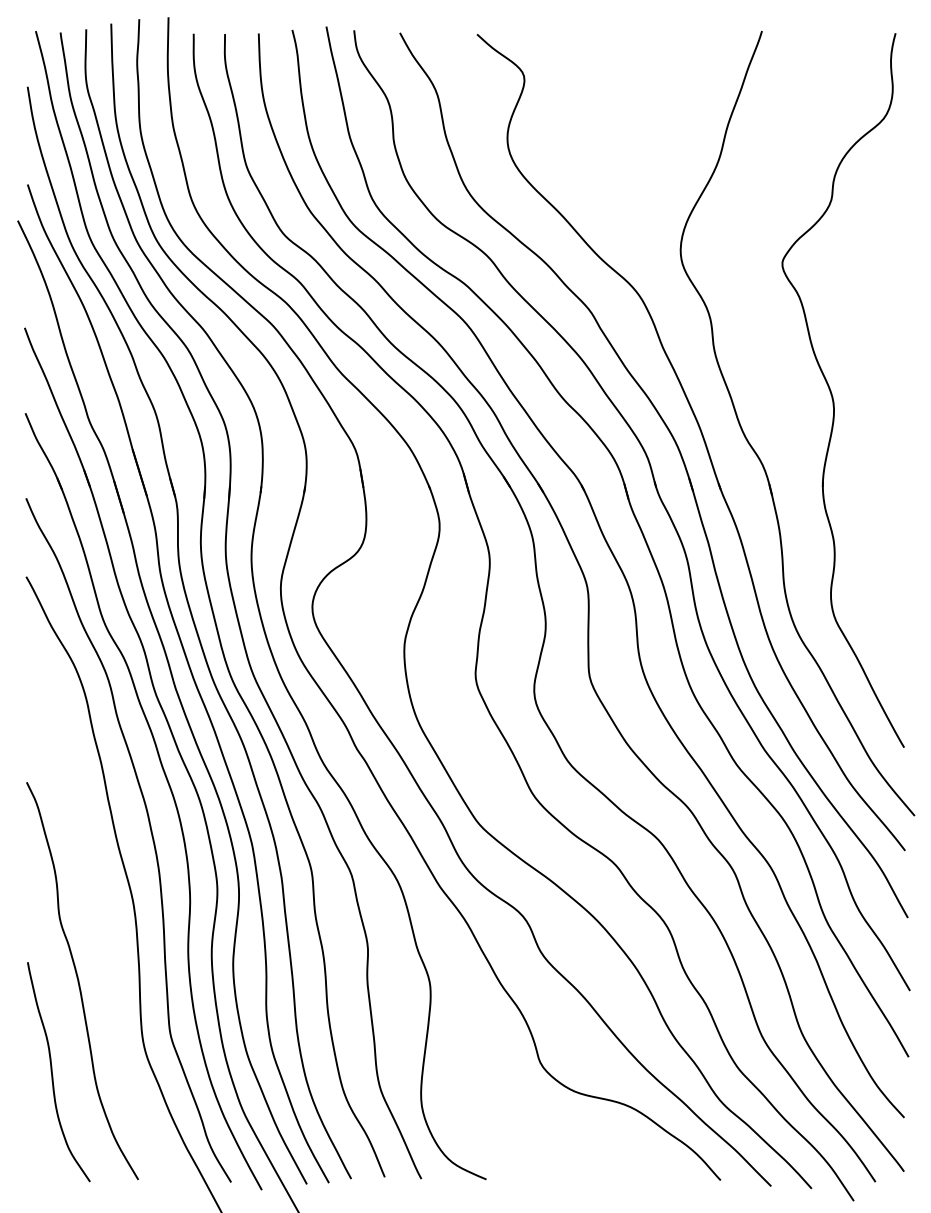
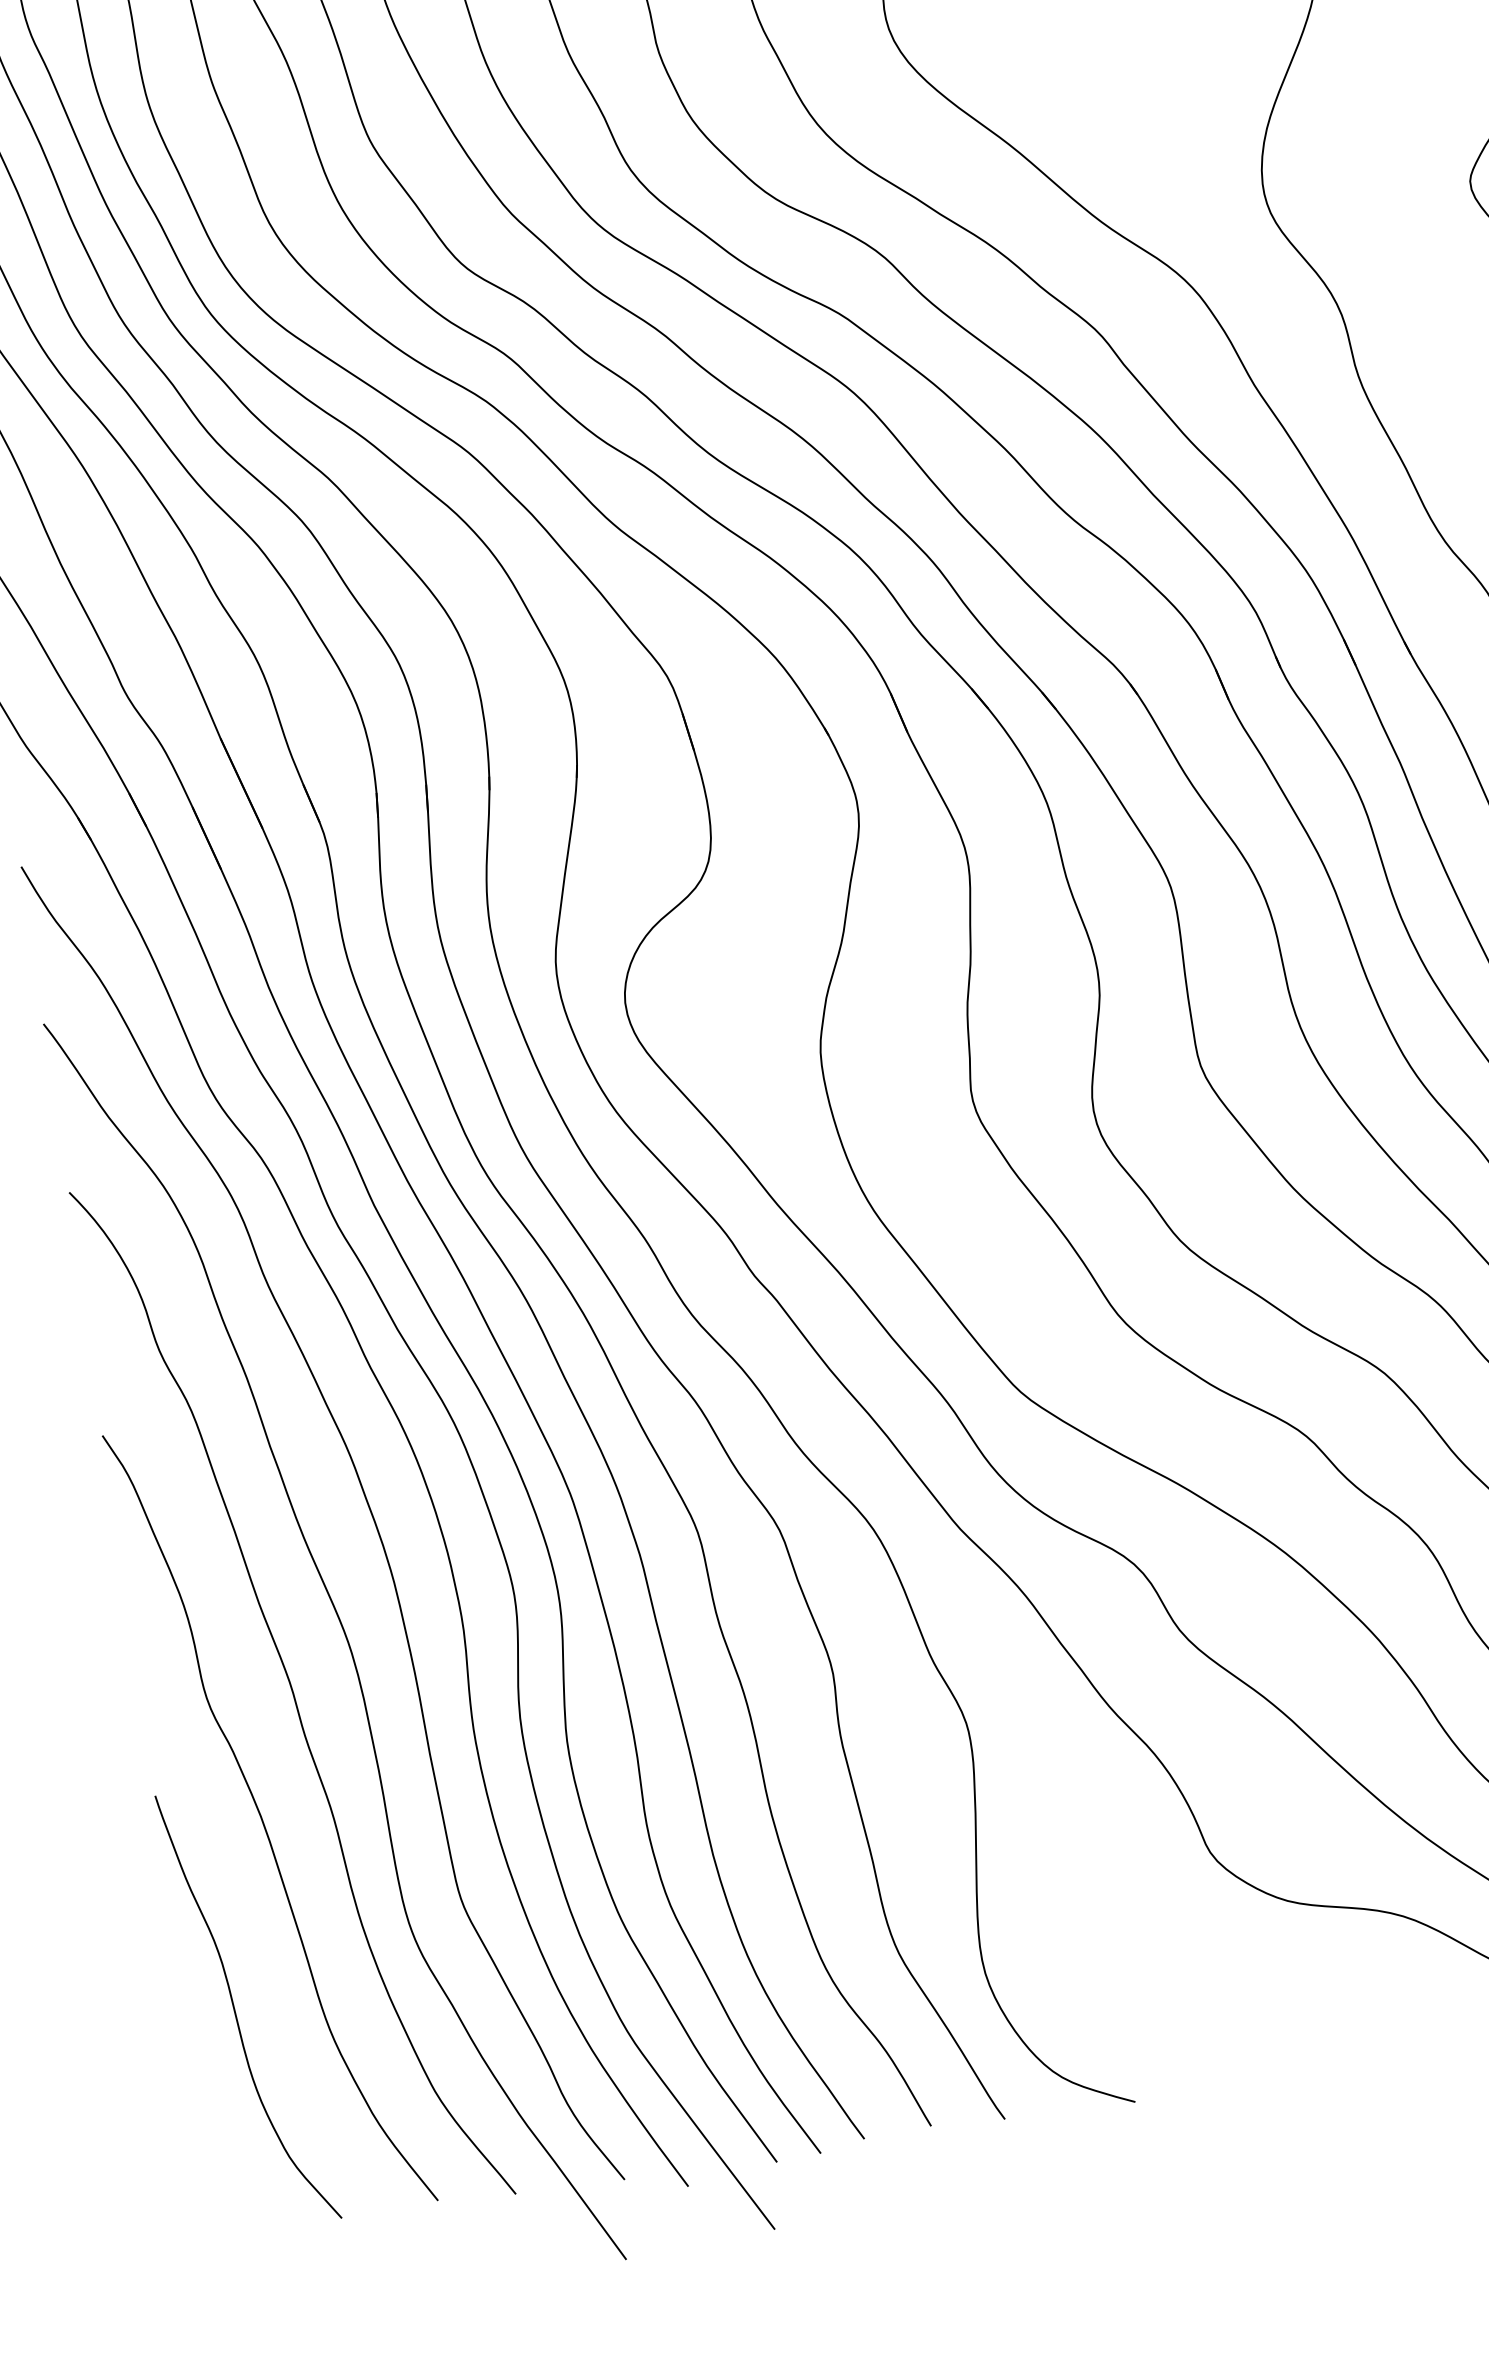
curve: (101, 921) -> (291, 1693), added

